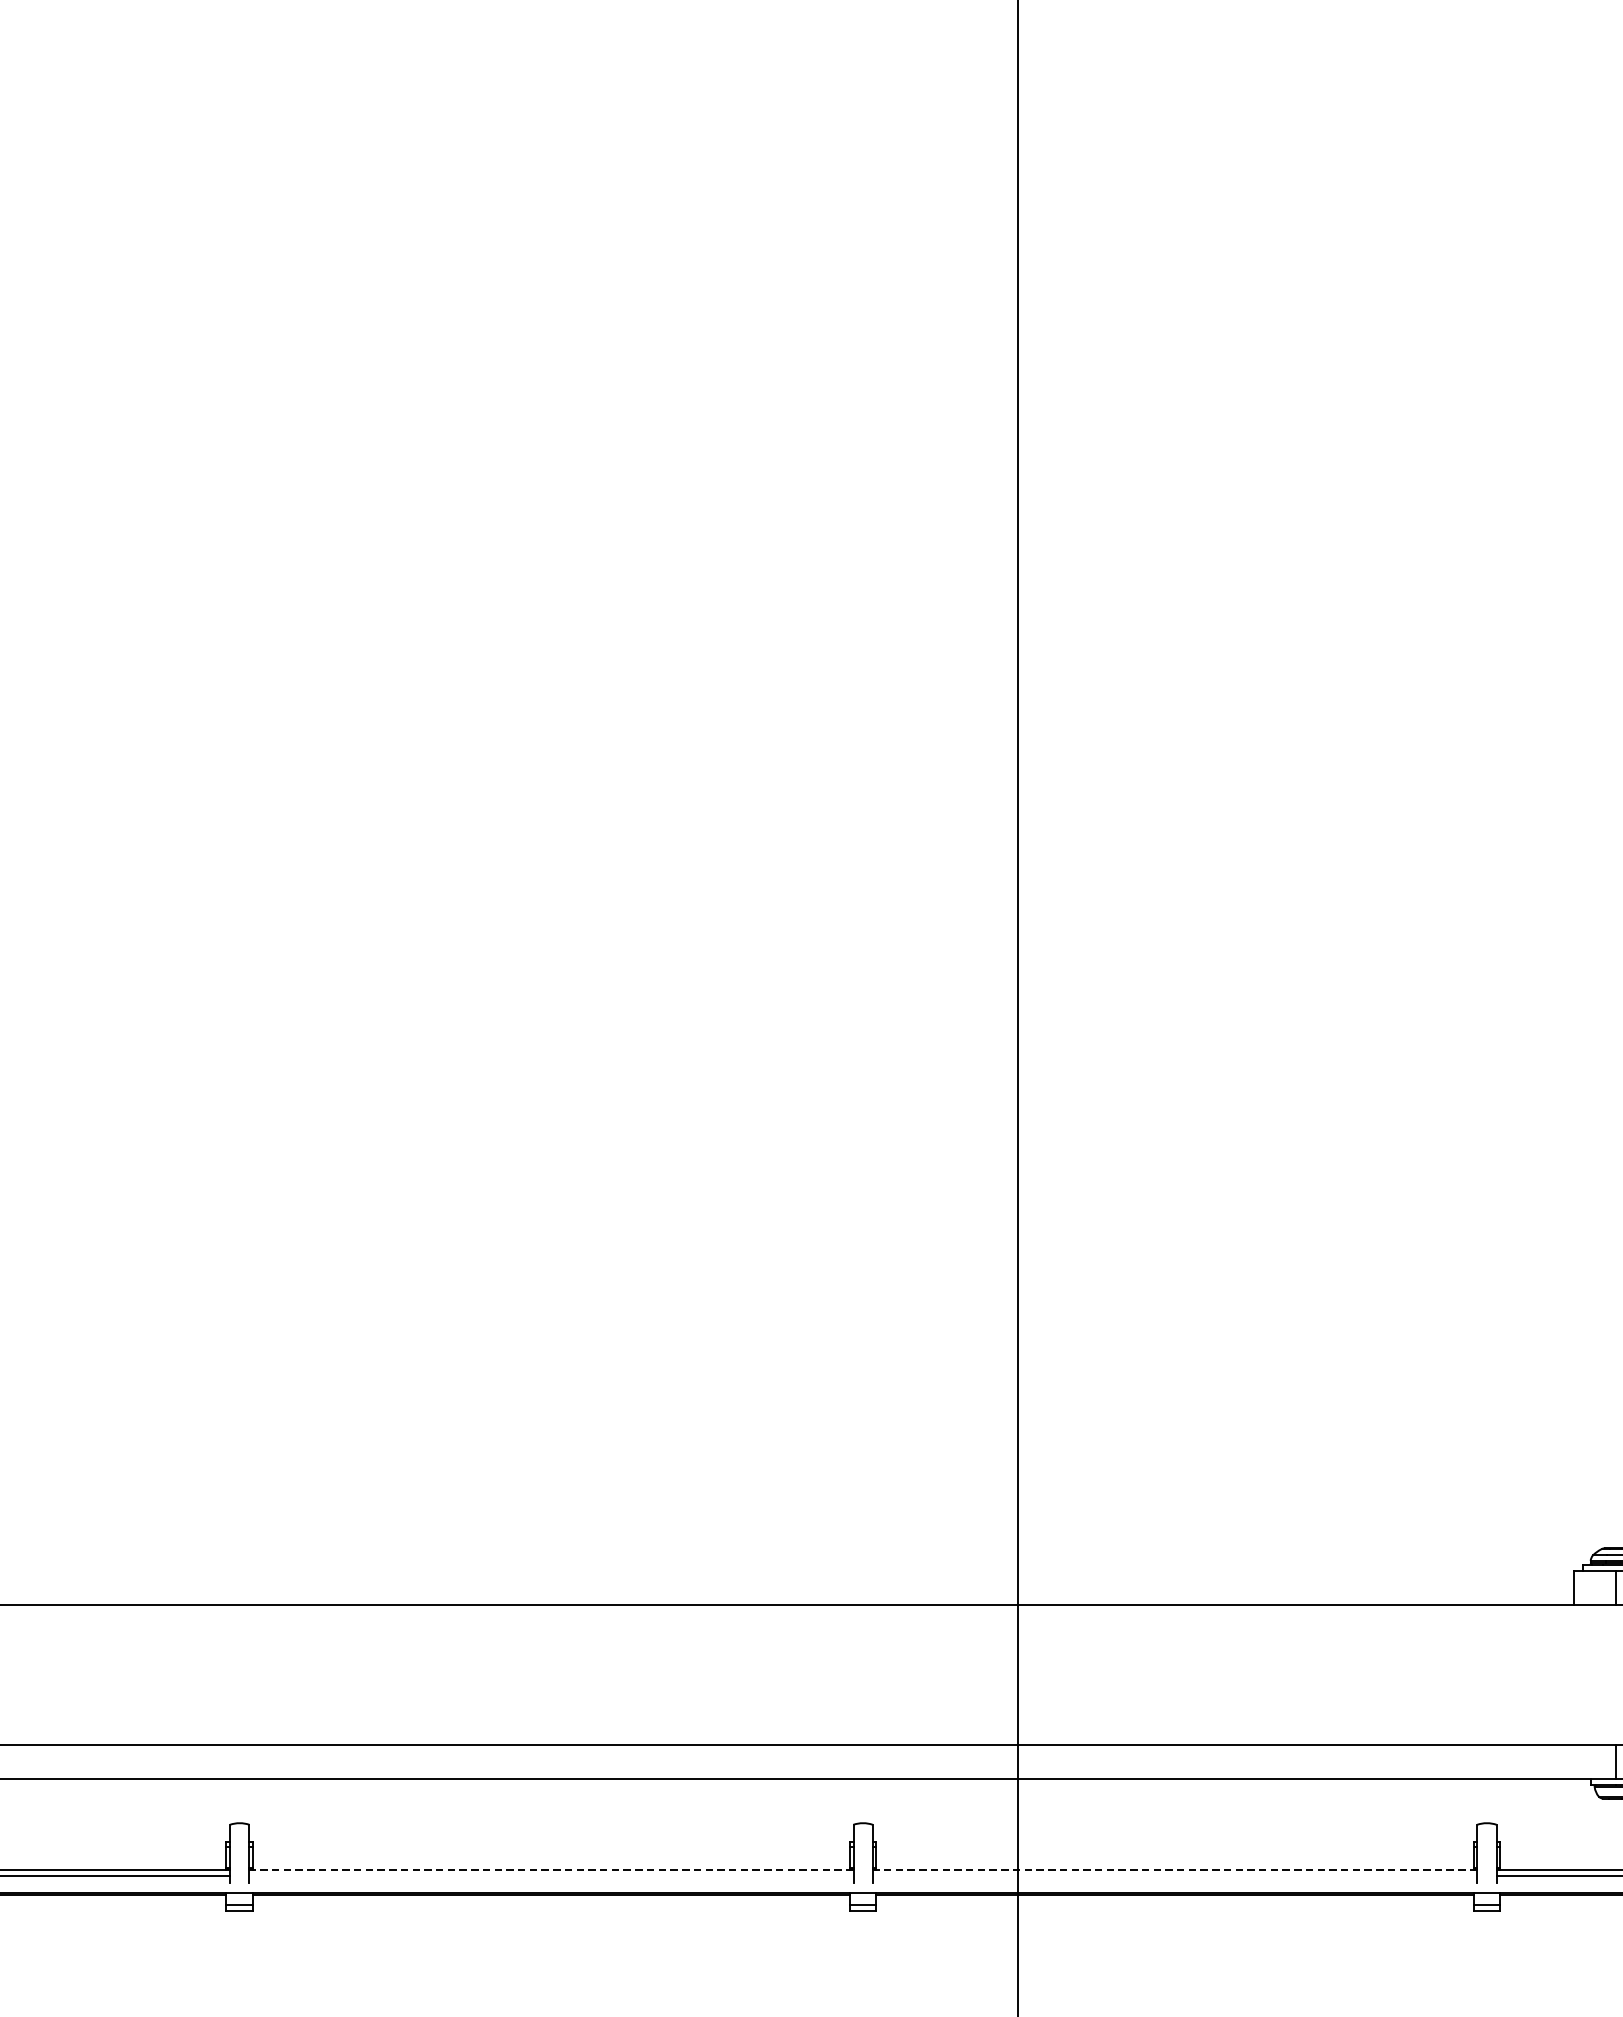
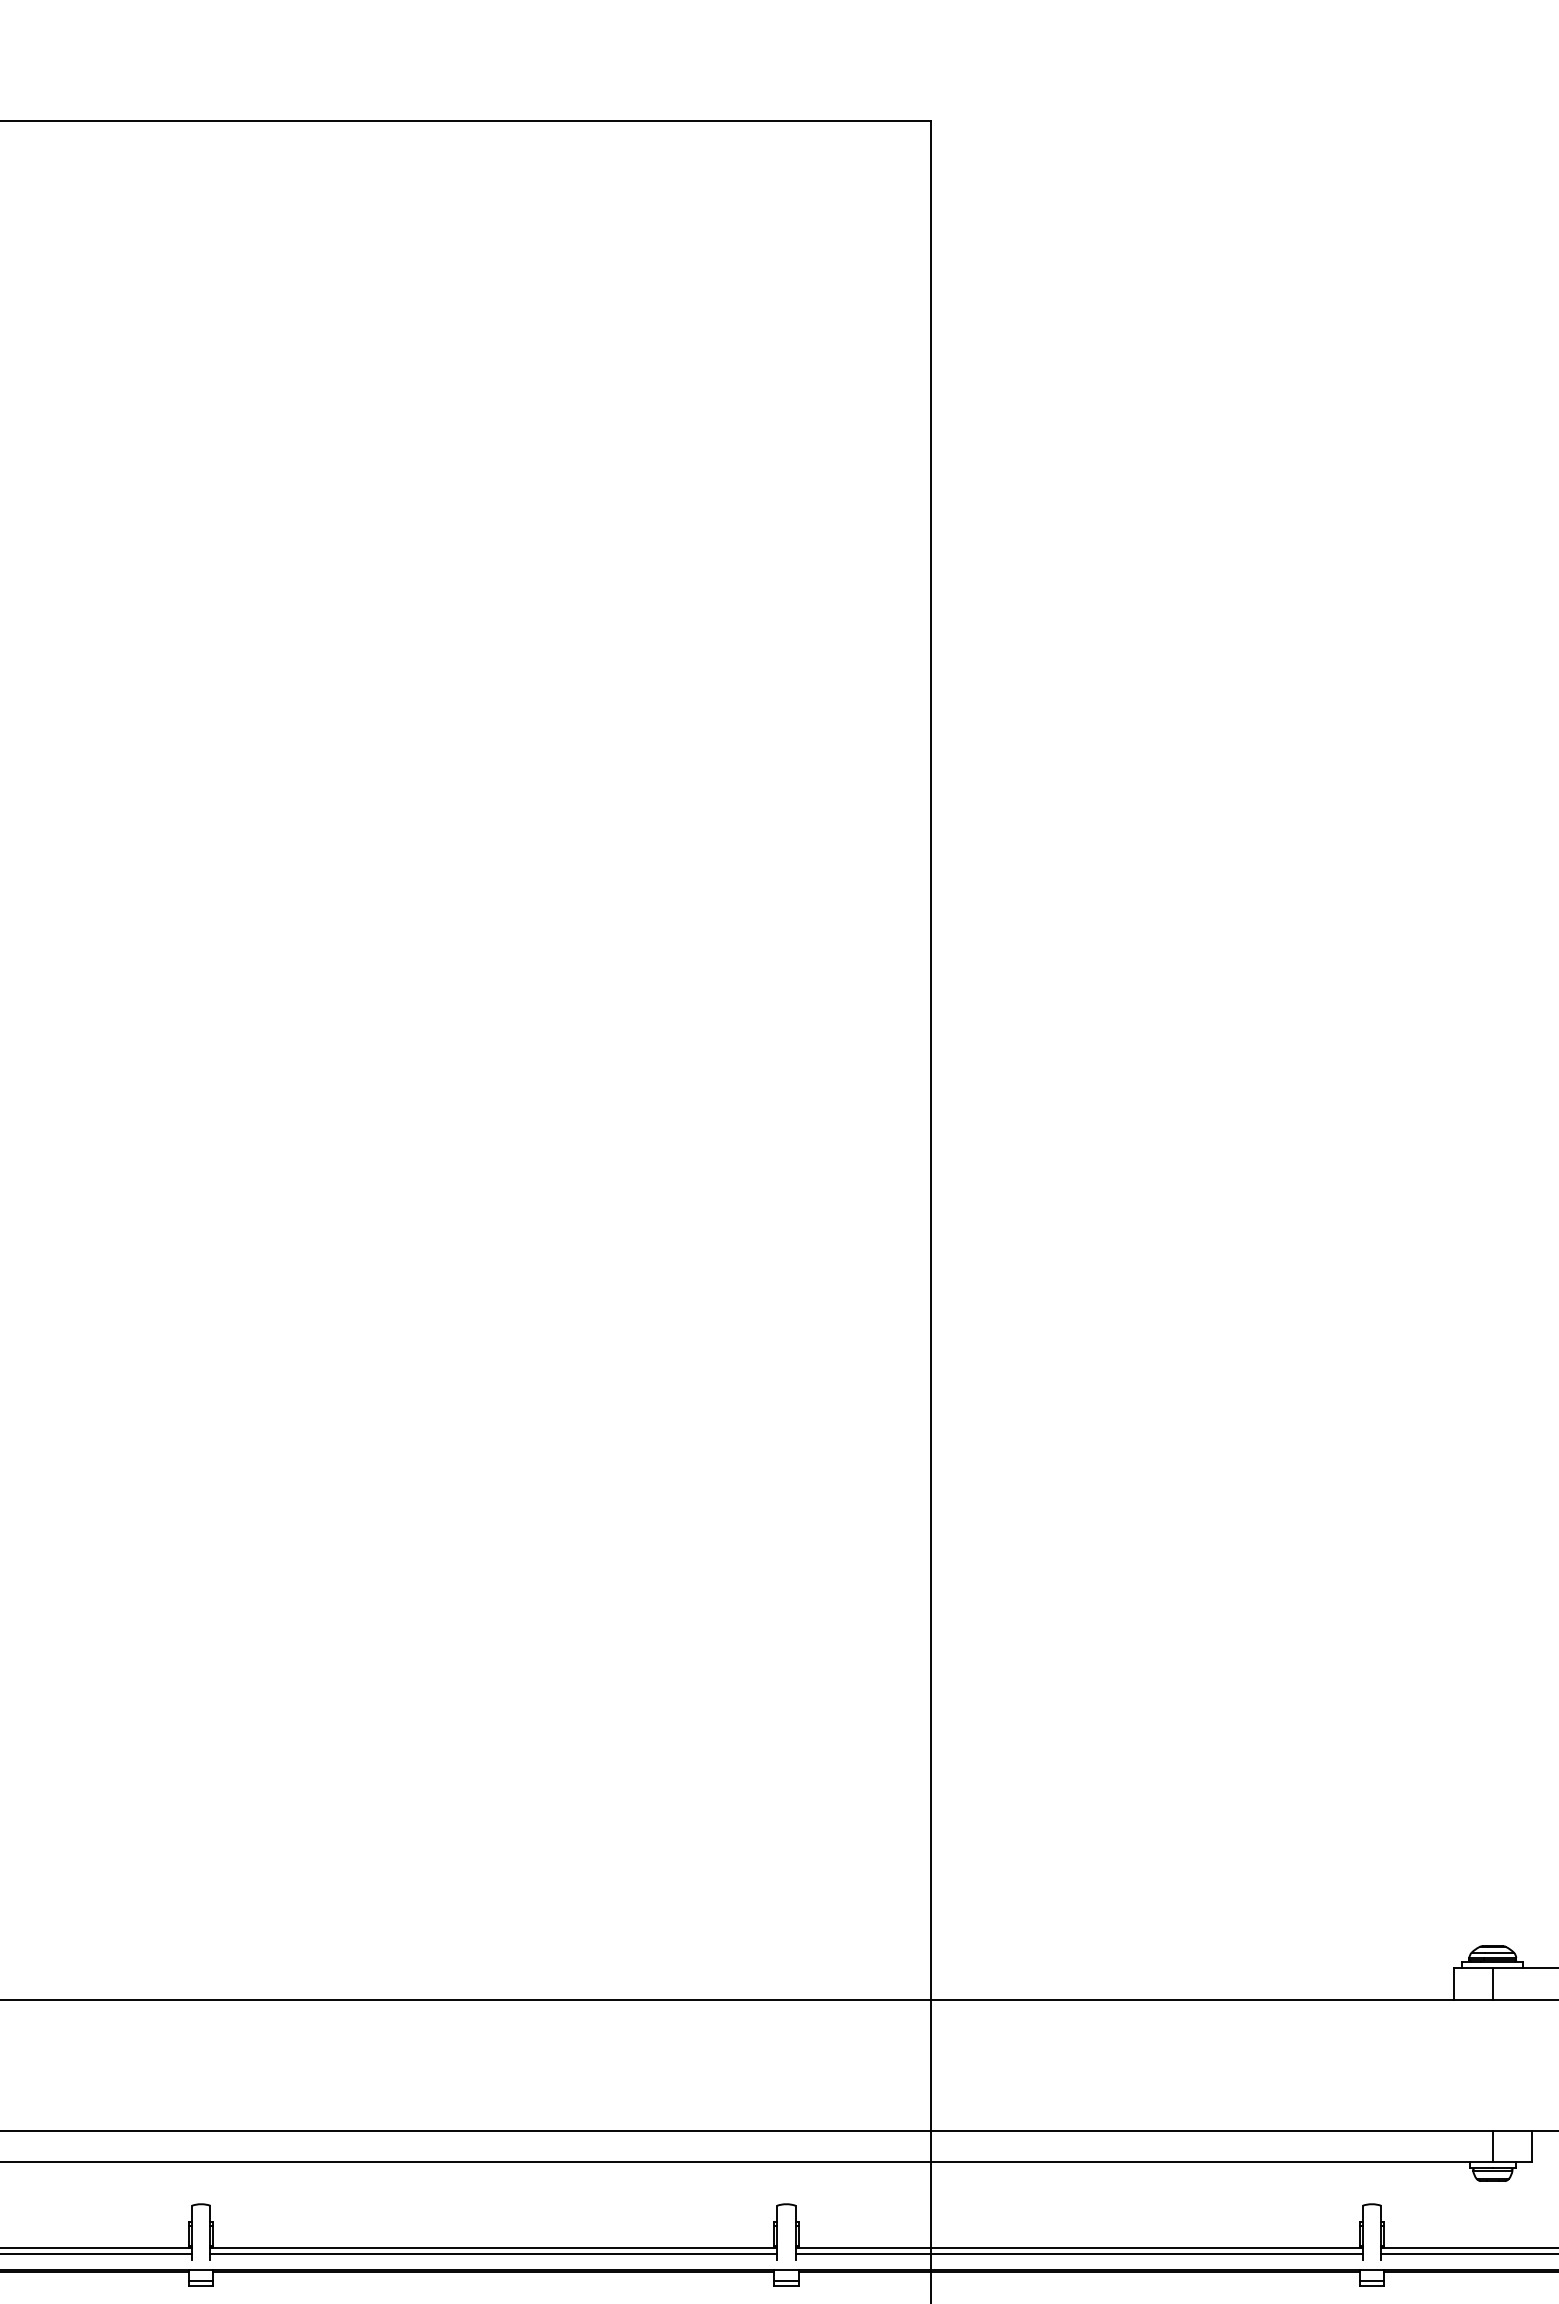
line: (551, 1870) -> (493, 2248), dashed -> solid
line: (1175, 1870) -> (1079, 2248), dashed -> solid
line: (551, 1876) -> (493, 2254), added
line: (1175, 1876) -> (1079, 2254), added

